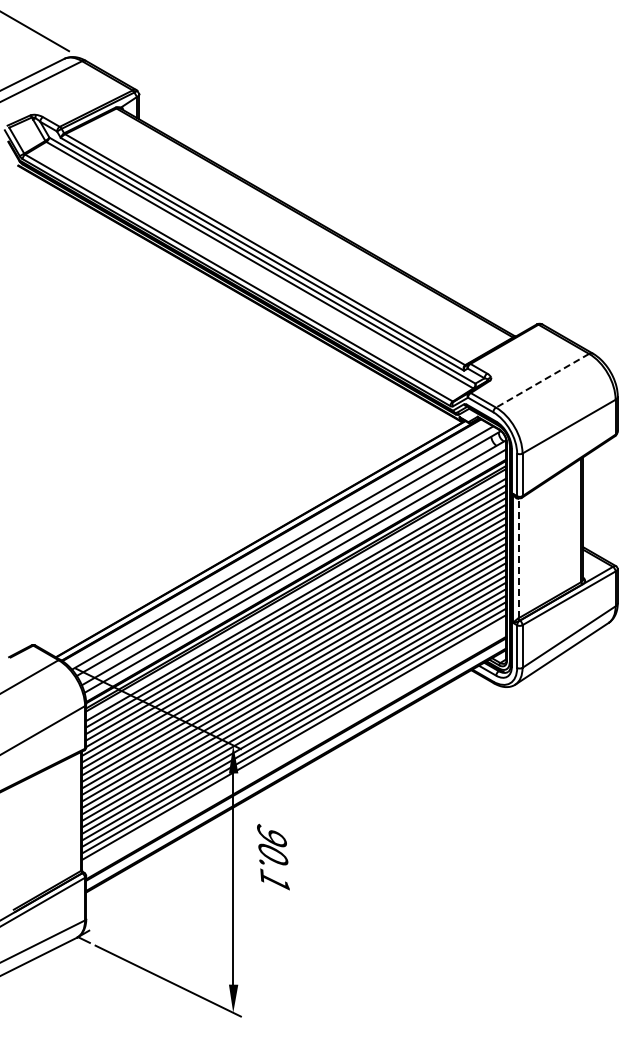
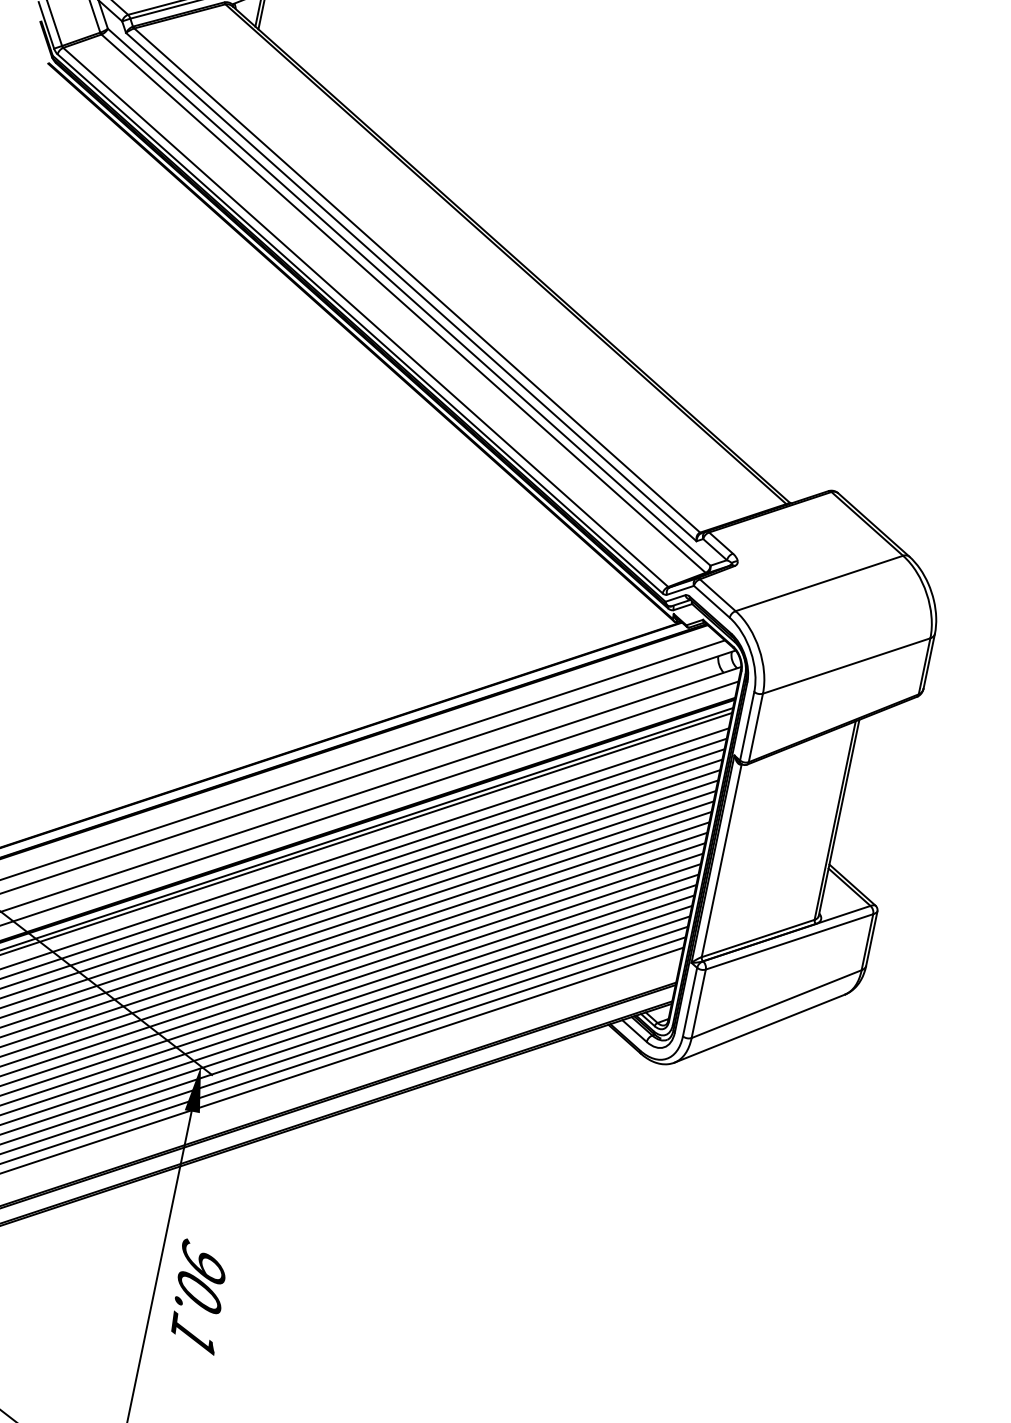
line: (542, 380) -> (819, 583), dashed -> solid
line: (518, 558) -> (721, 861), dashed -> solid
text: (273, 856) -> (199, 1295), moved

